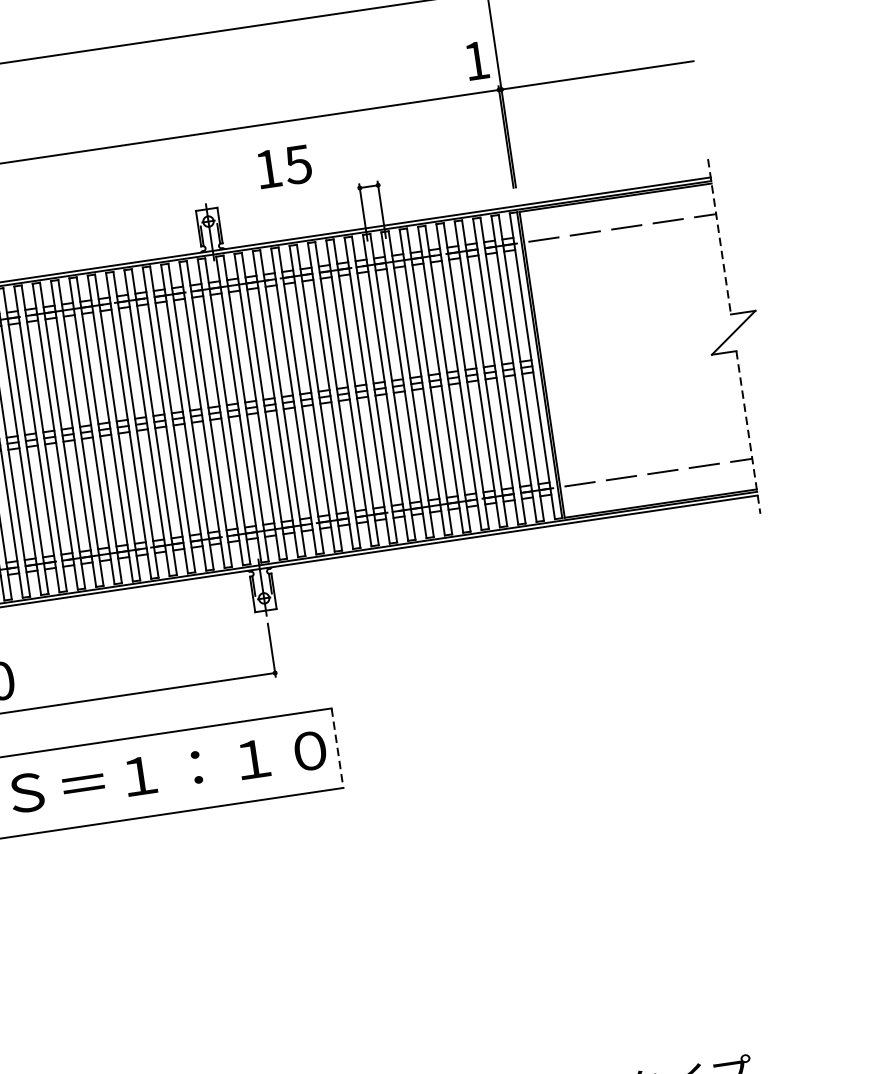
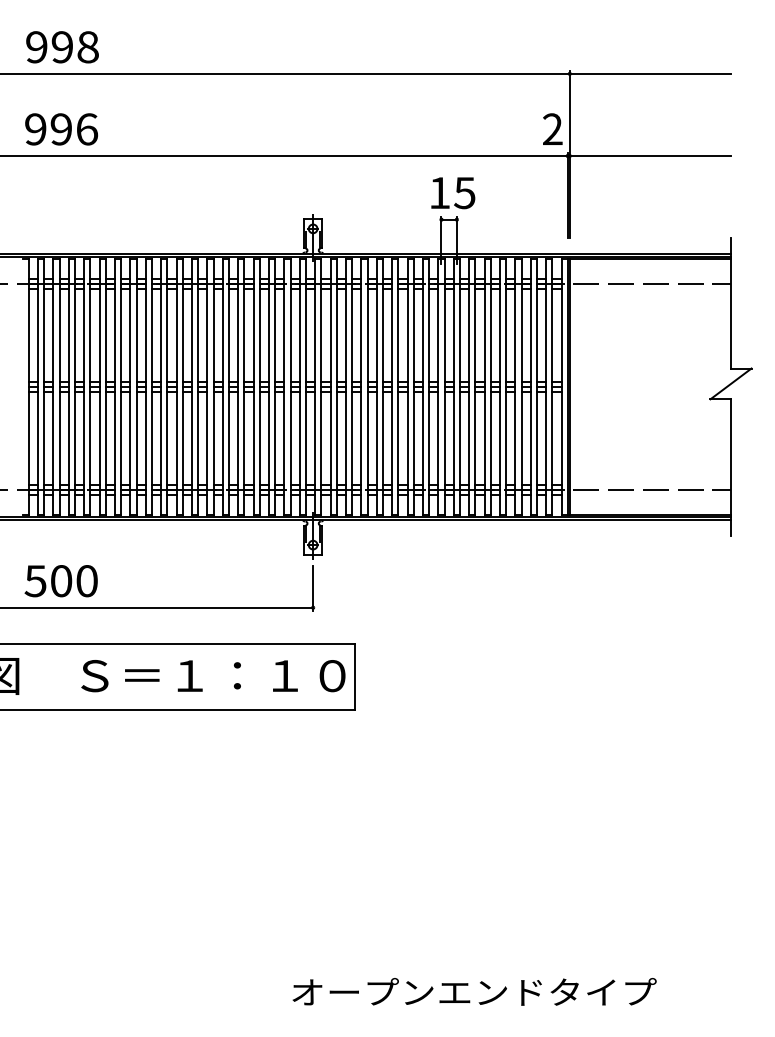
text: (476, 59) -> (552, 128), 1 -> 2
text: (284, 167) -> (453, 193), moved
line: (718, 237) -> (730, 303), dashed -> solid
line: (747, 433) -> (730, 468), dashed -> solid
line: (337, 748) -> (355, 677), dashed -> solid

